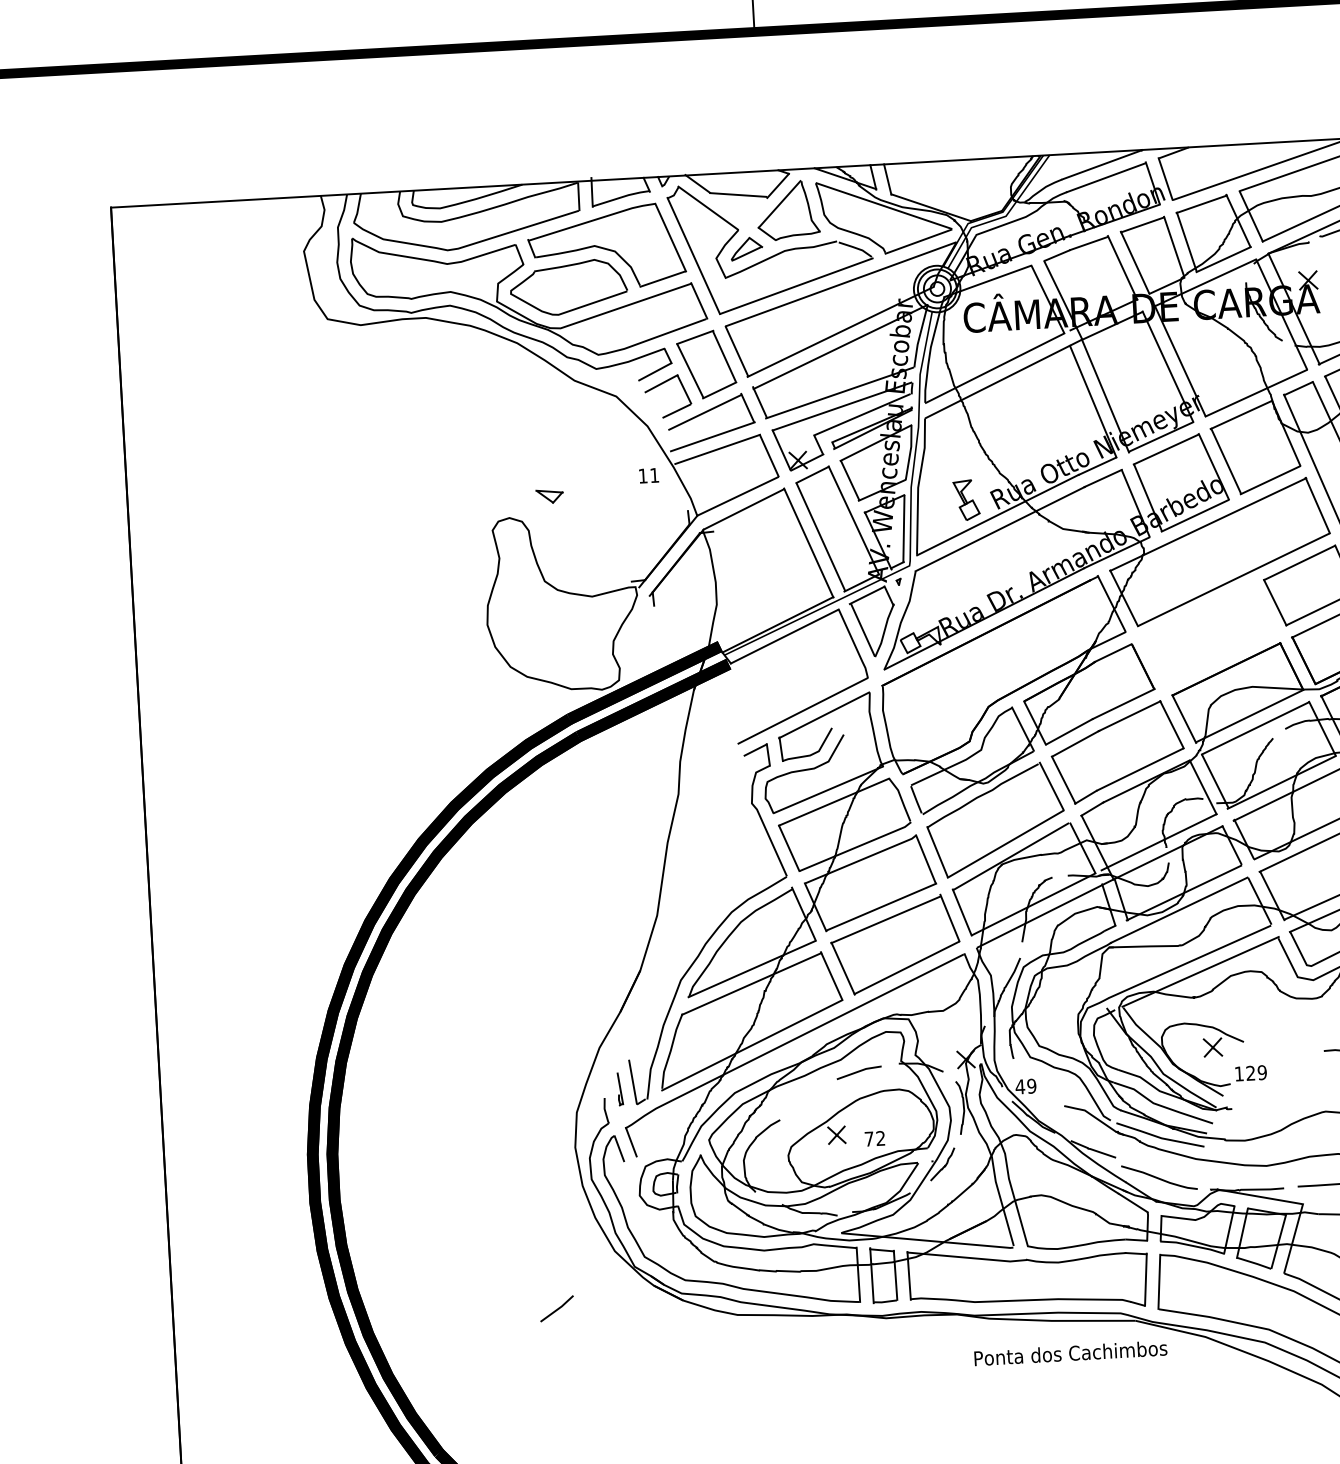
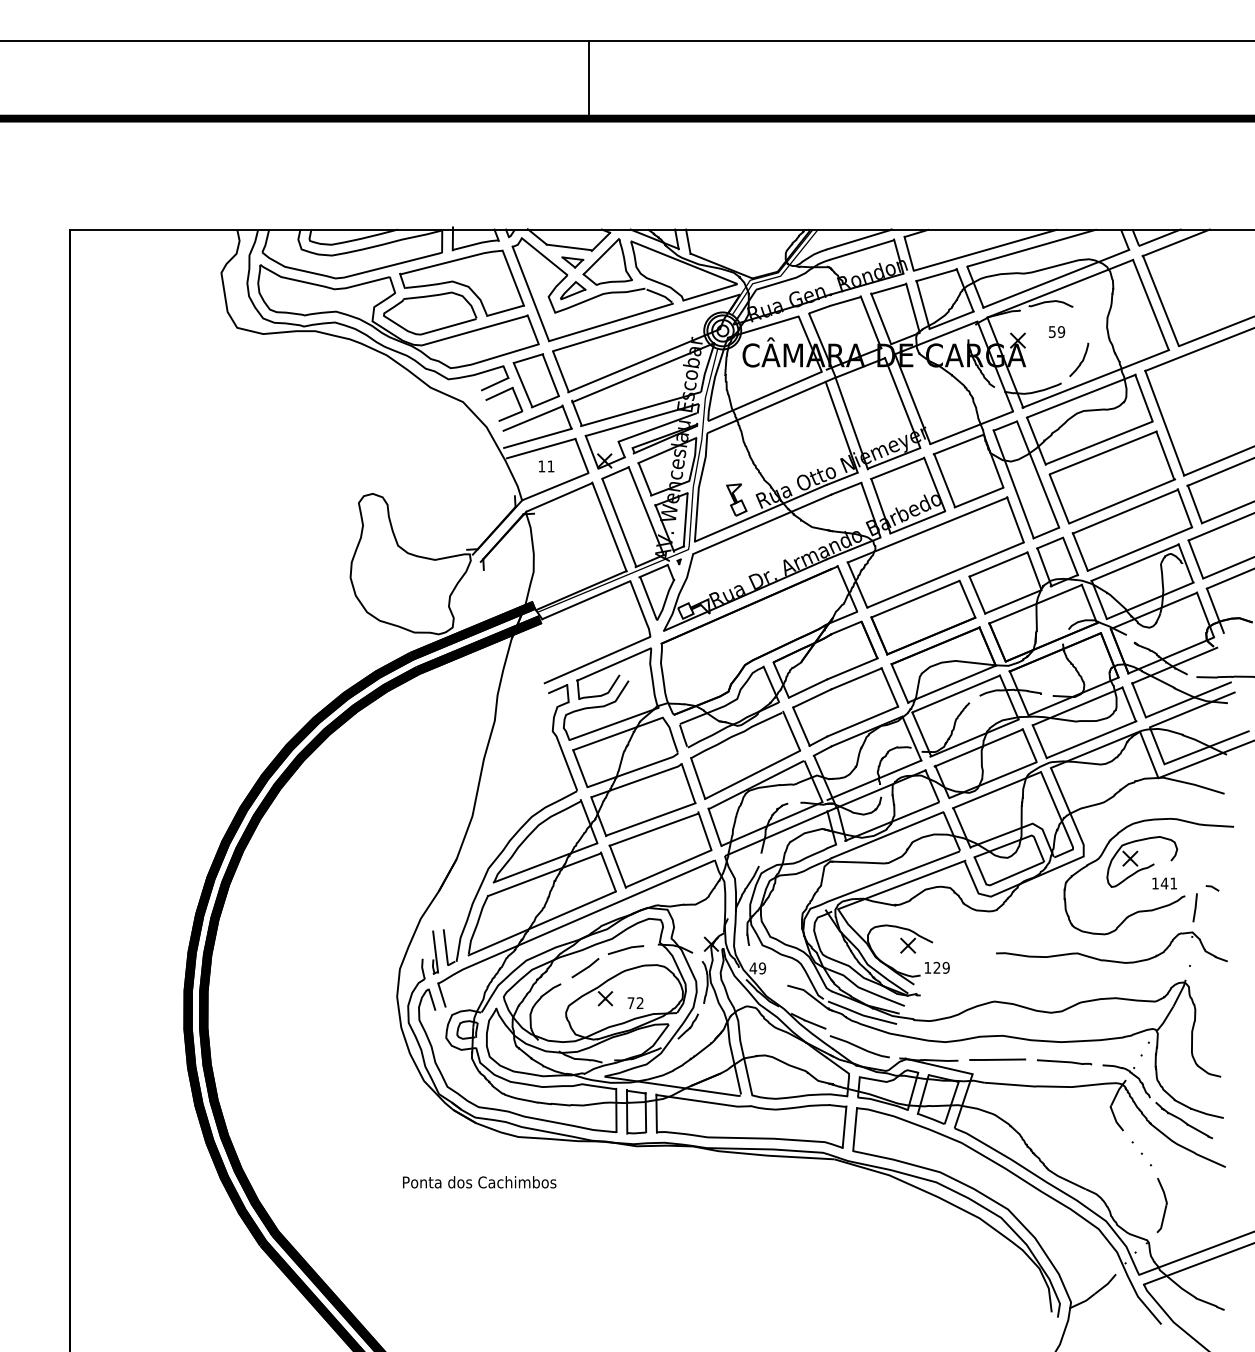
text: (648, 475) -> (546, 466), moved
part: (549, 496) -> (572, 262), moved
part: (1209, 634) -> (923, 617), added
part: (620, 1089) -> (435, 952), size x1.67
line: (557, 1309) -> (585, 968), moved
text: (1070, 1353) -> (479, 1182), moved

